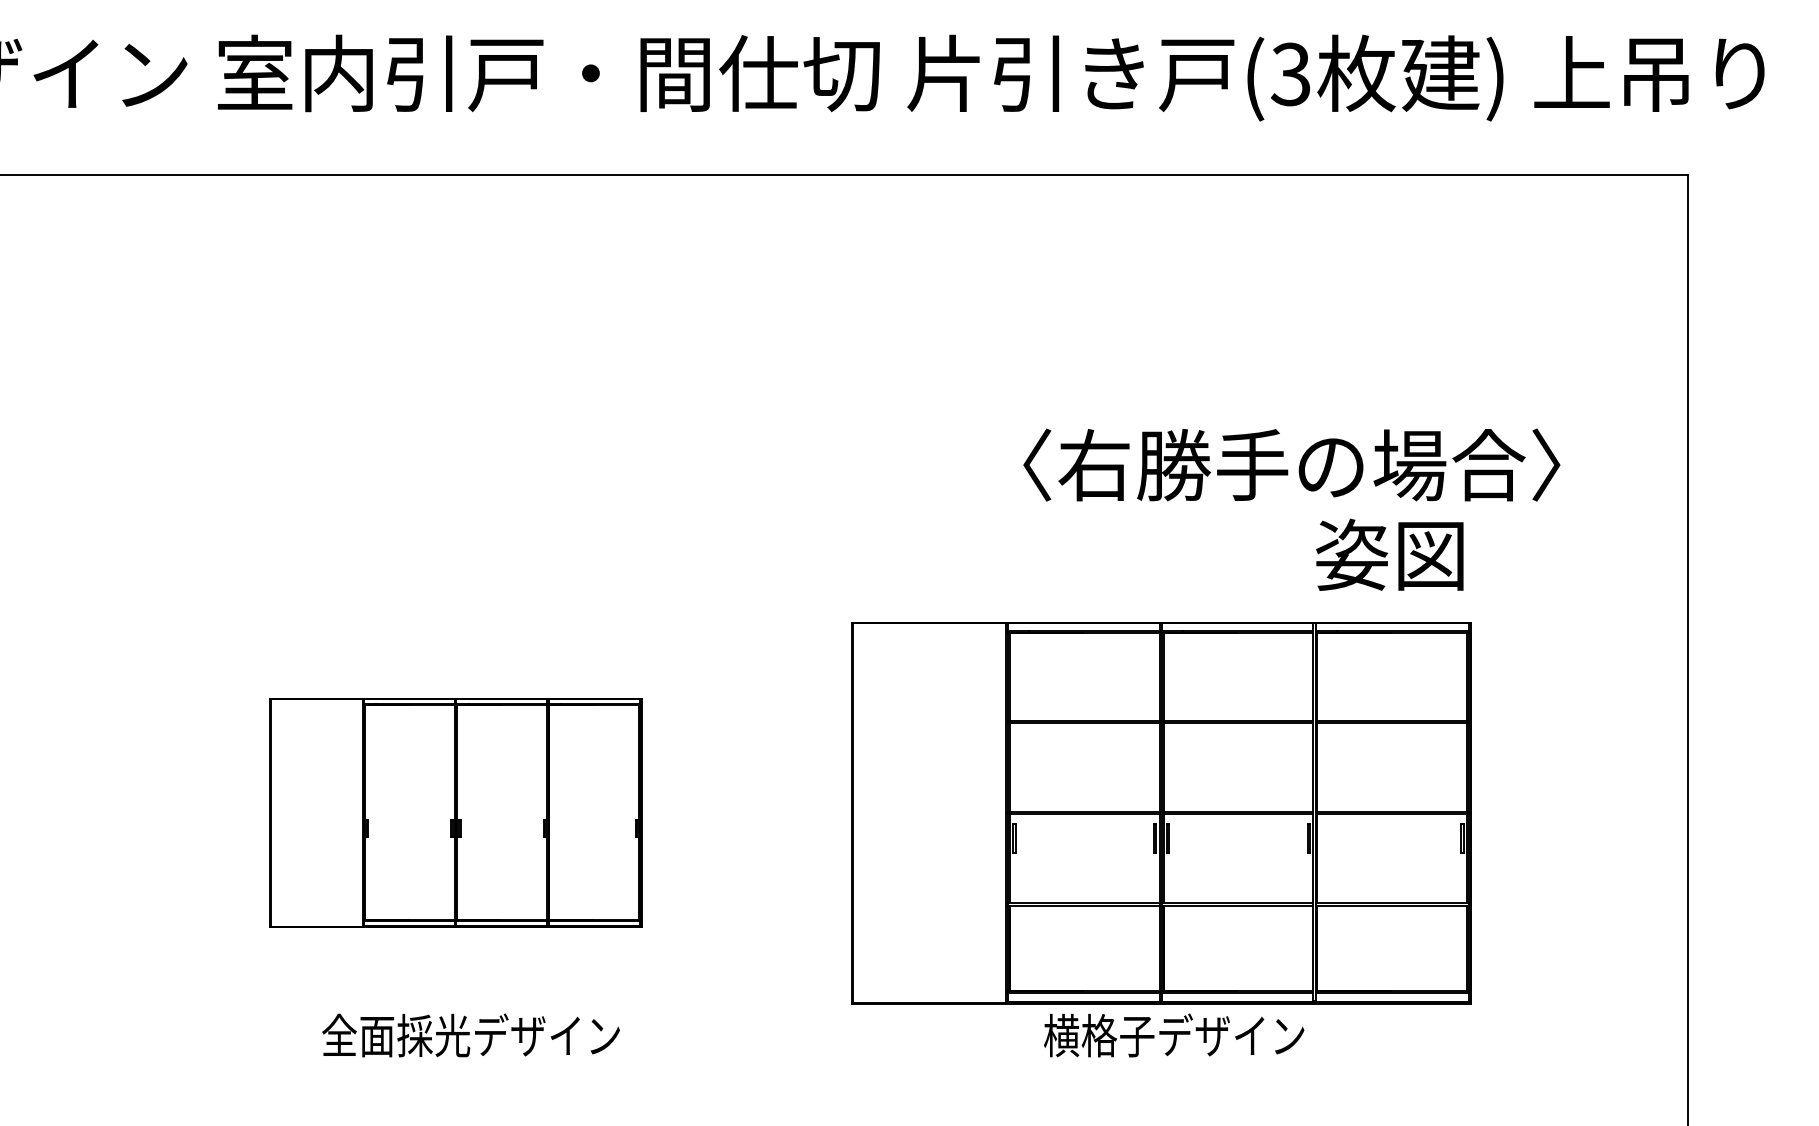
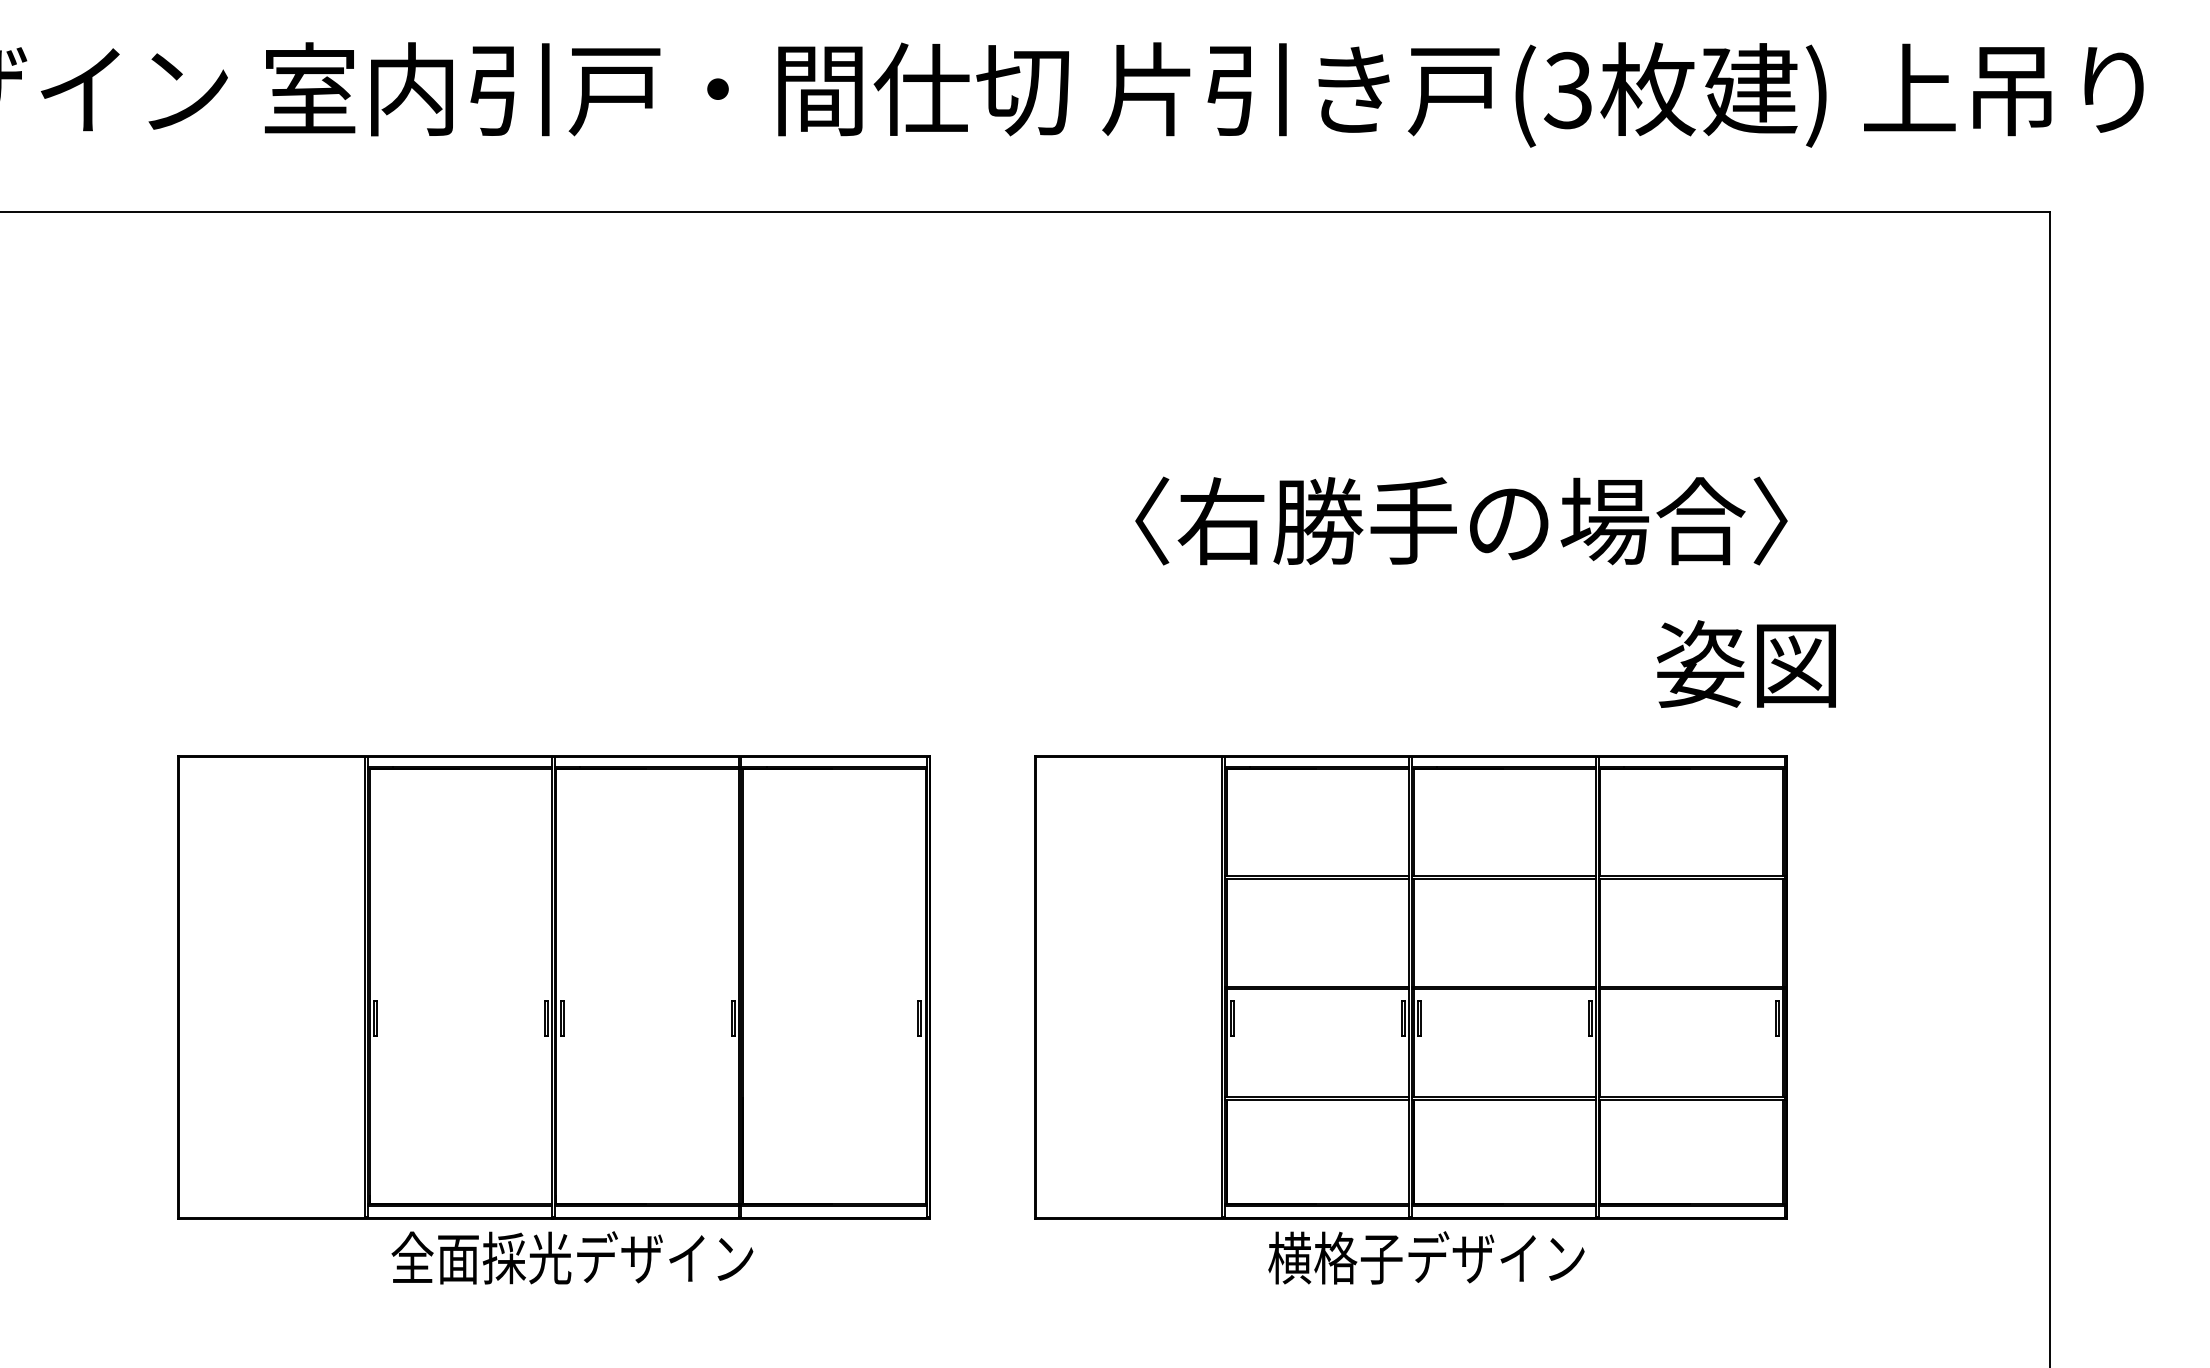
text: (1291, 464) -> (1461, 520), moved
text: (1389, 554) -> (1746, 663), moved
part: (455, 812) -> (553, 987), size x1.67

